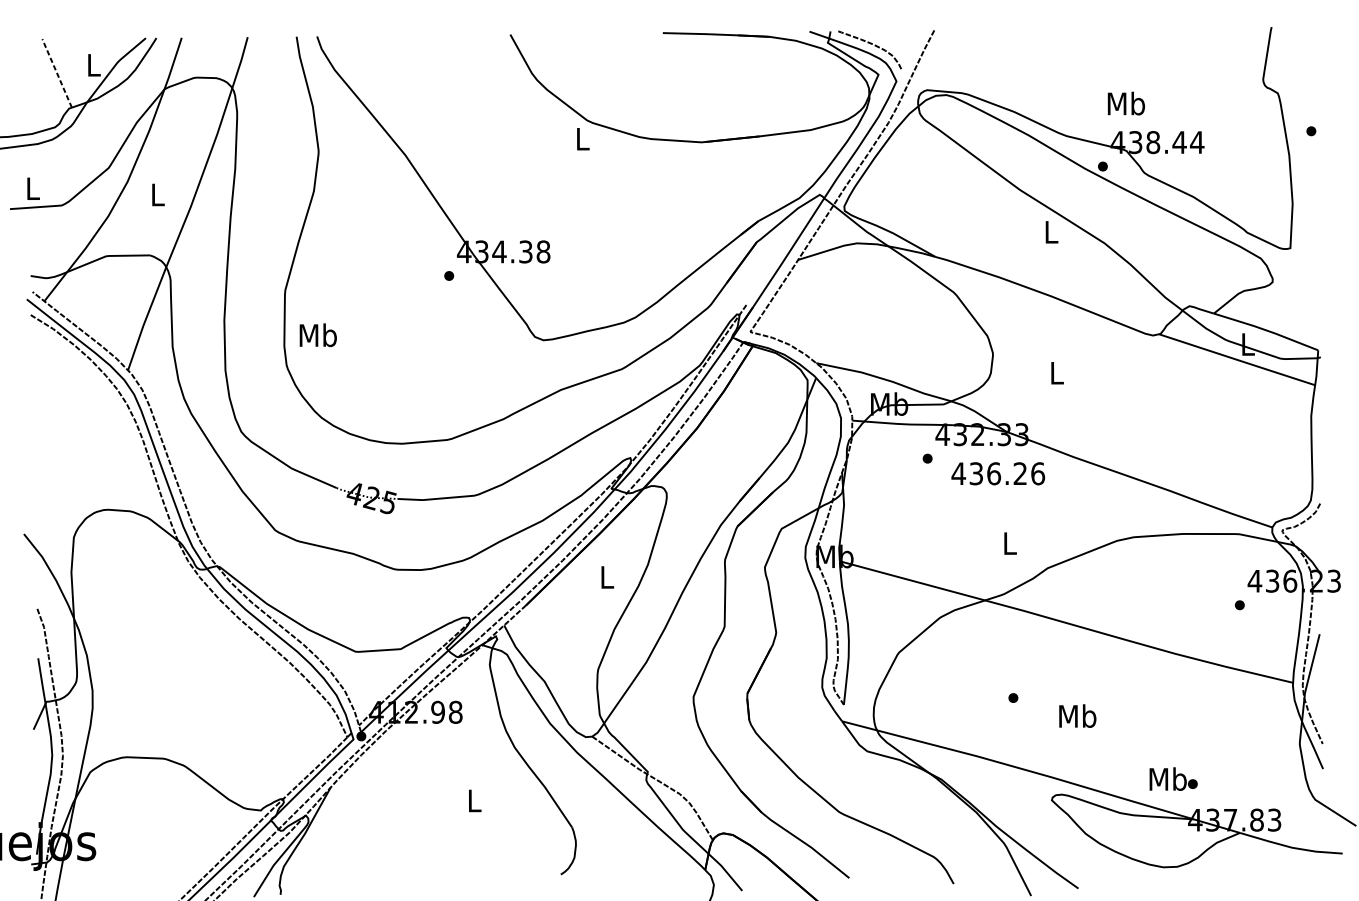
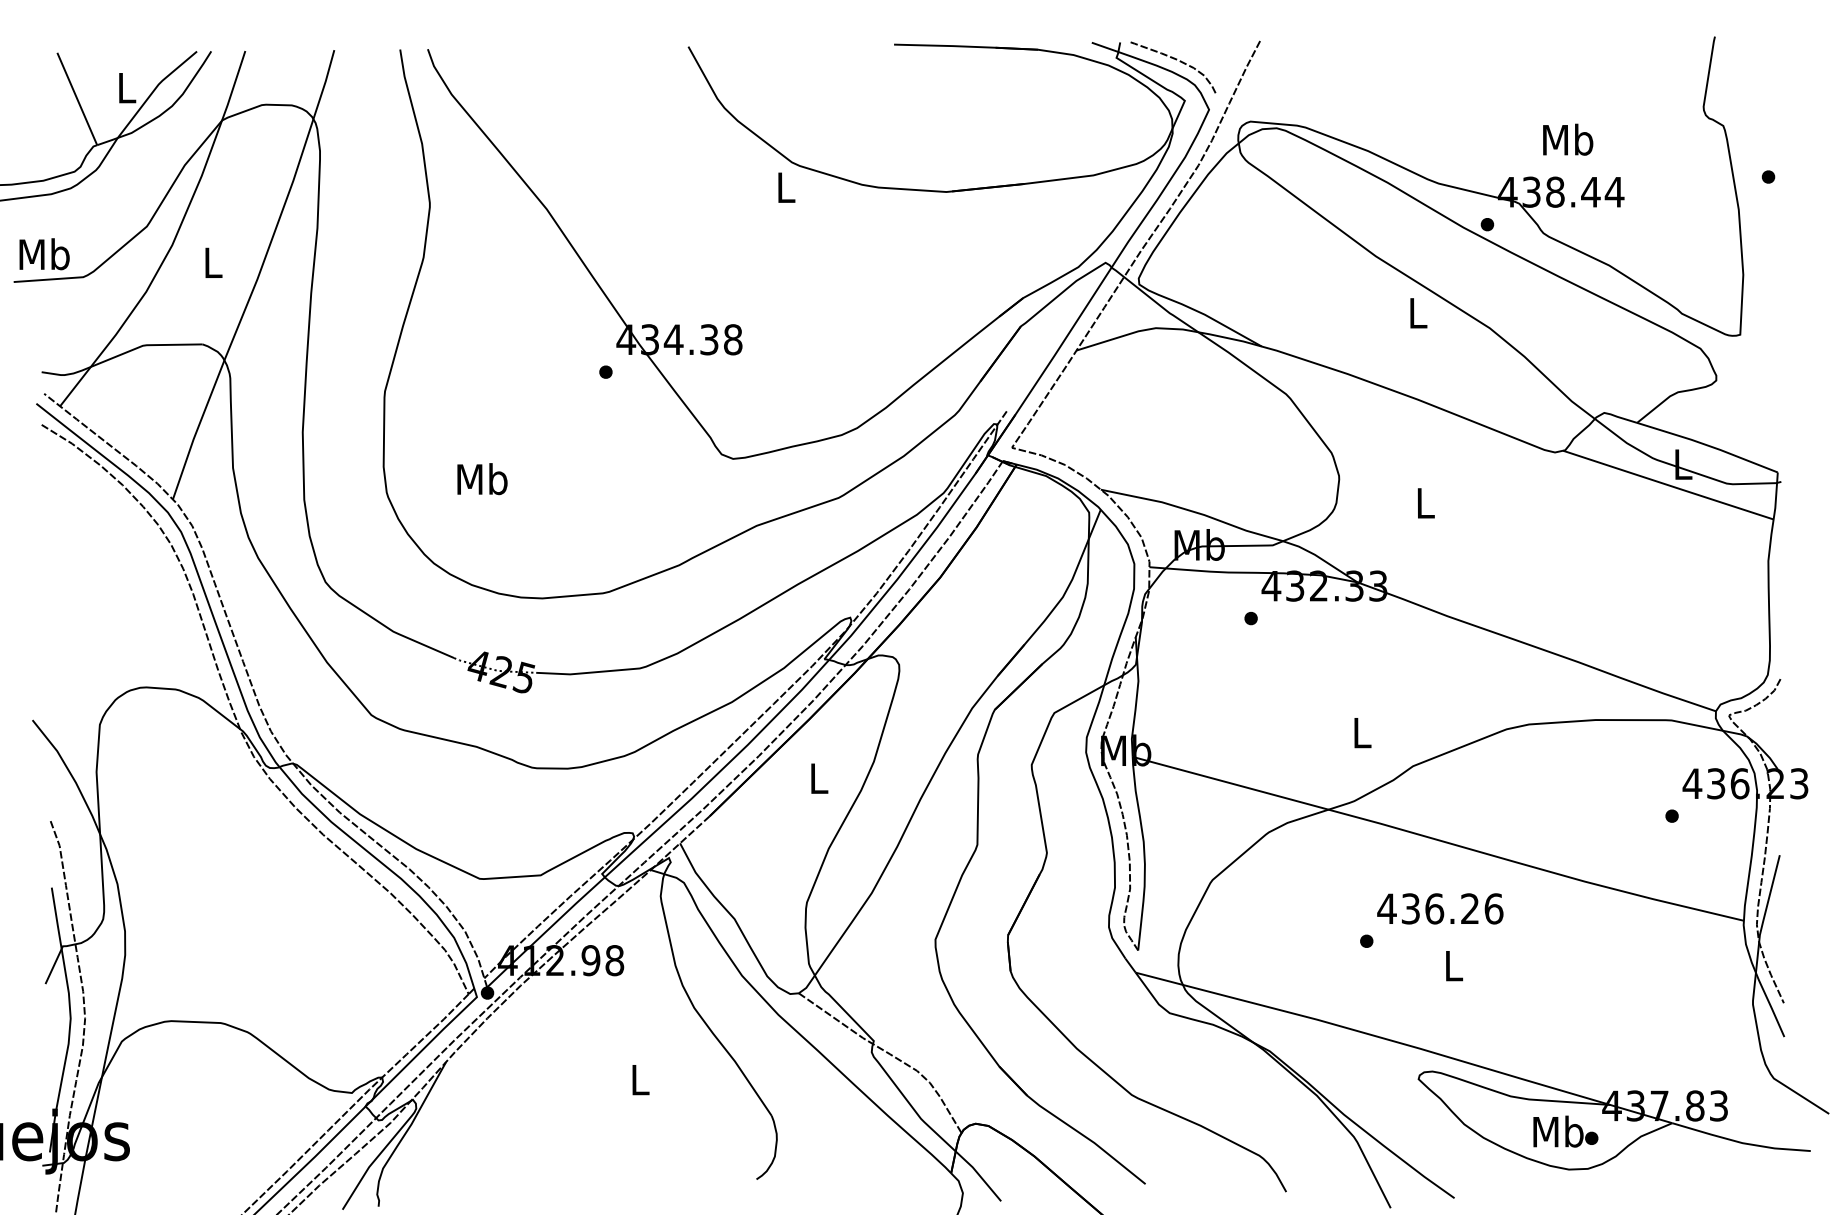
line: (57, 73) -> (77, 98), dashed -> solid
text: (1126, 103) -> (1568, 139), moved
text: (32, 188) -> (44, 254), L -> Mb
text: (318, 335) -> (482, 479), moved
text: (998, 473) -> (1440, 908), moved
text: (1077, 715) -> (1453, 965), Mb -> L
text: (1173, 779) -> (1565, 1131), moved

